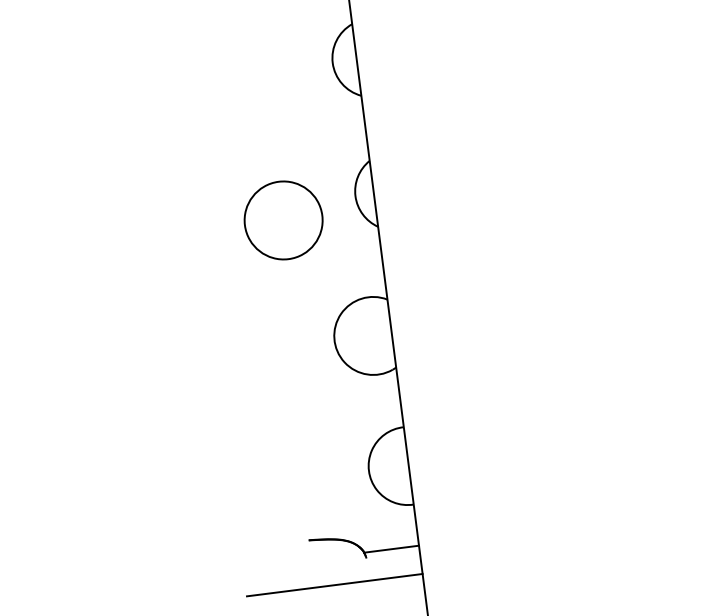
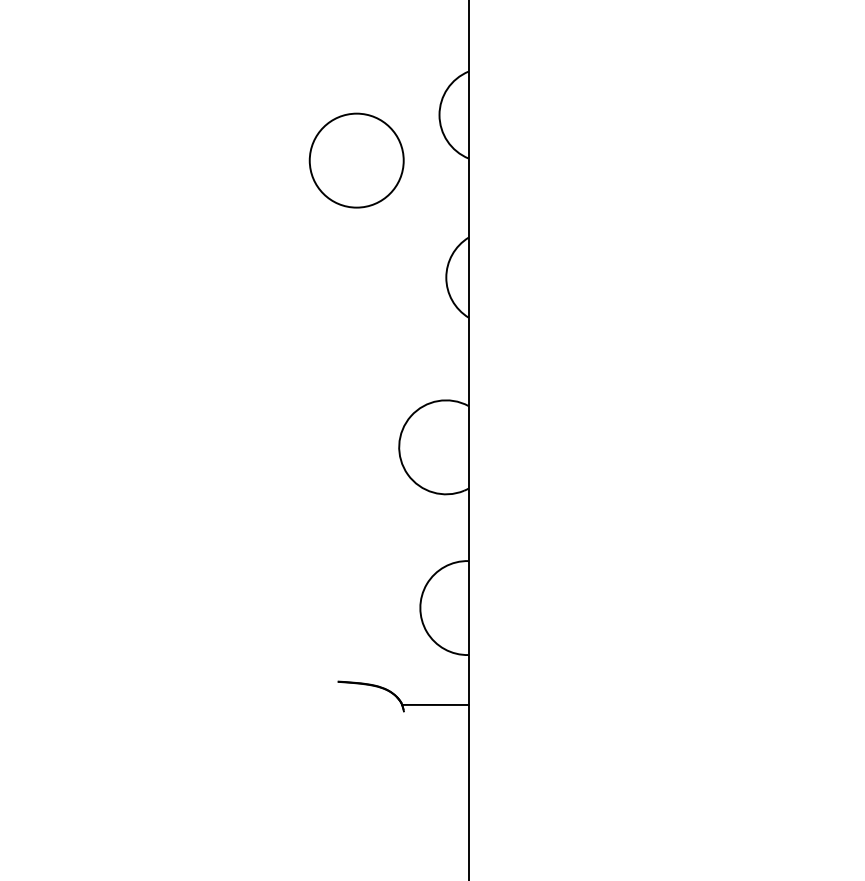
circle: (283, 220) -> (356, 160), moved
line: (334, 585) -> (361, 739), removed

